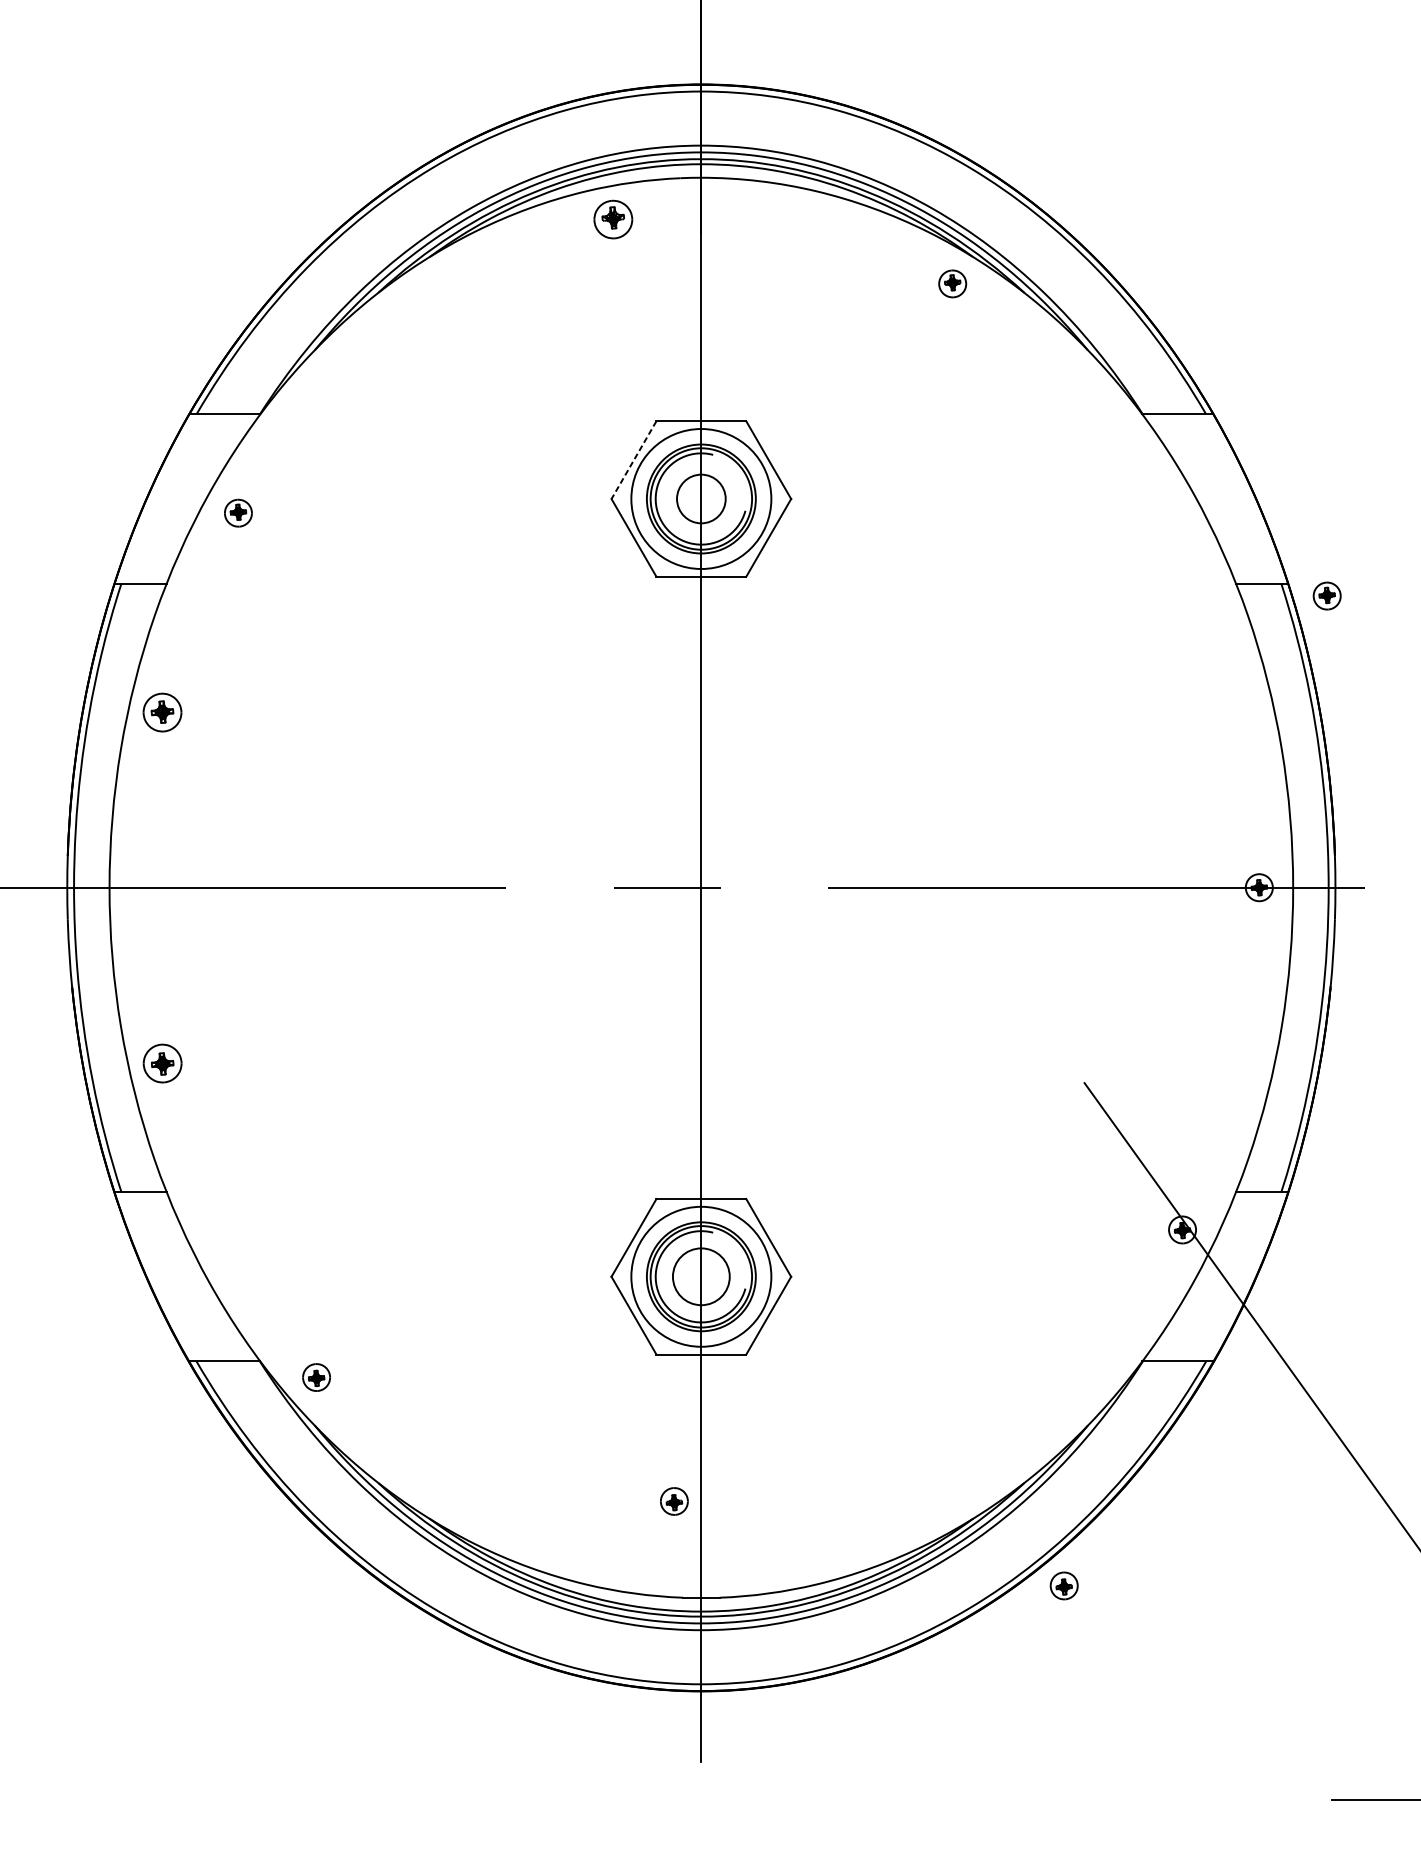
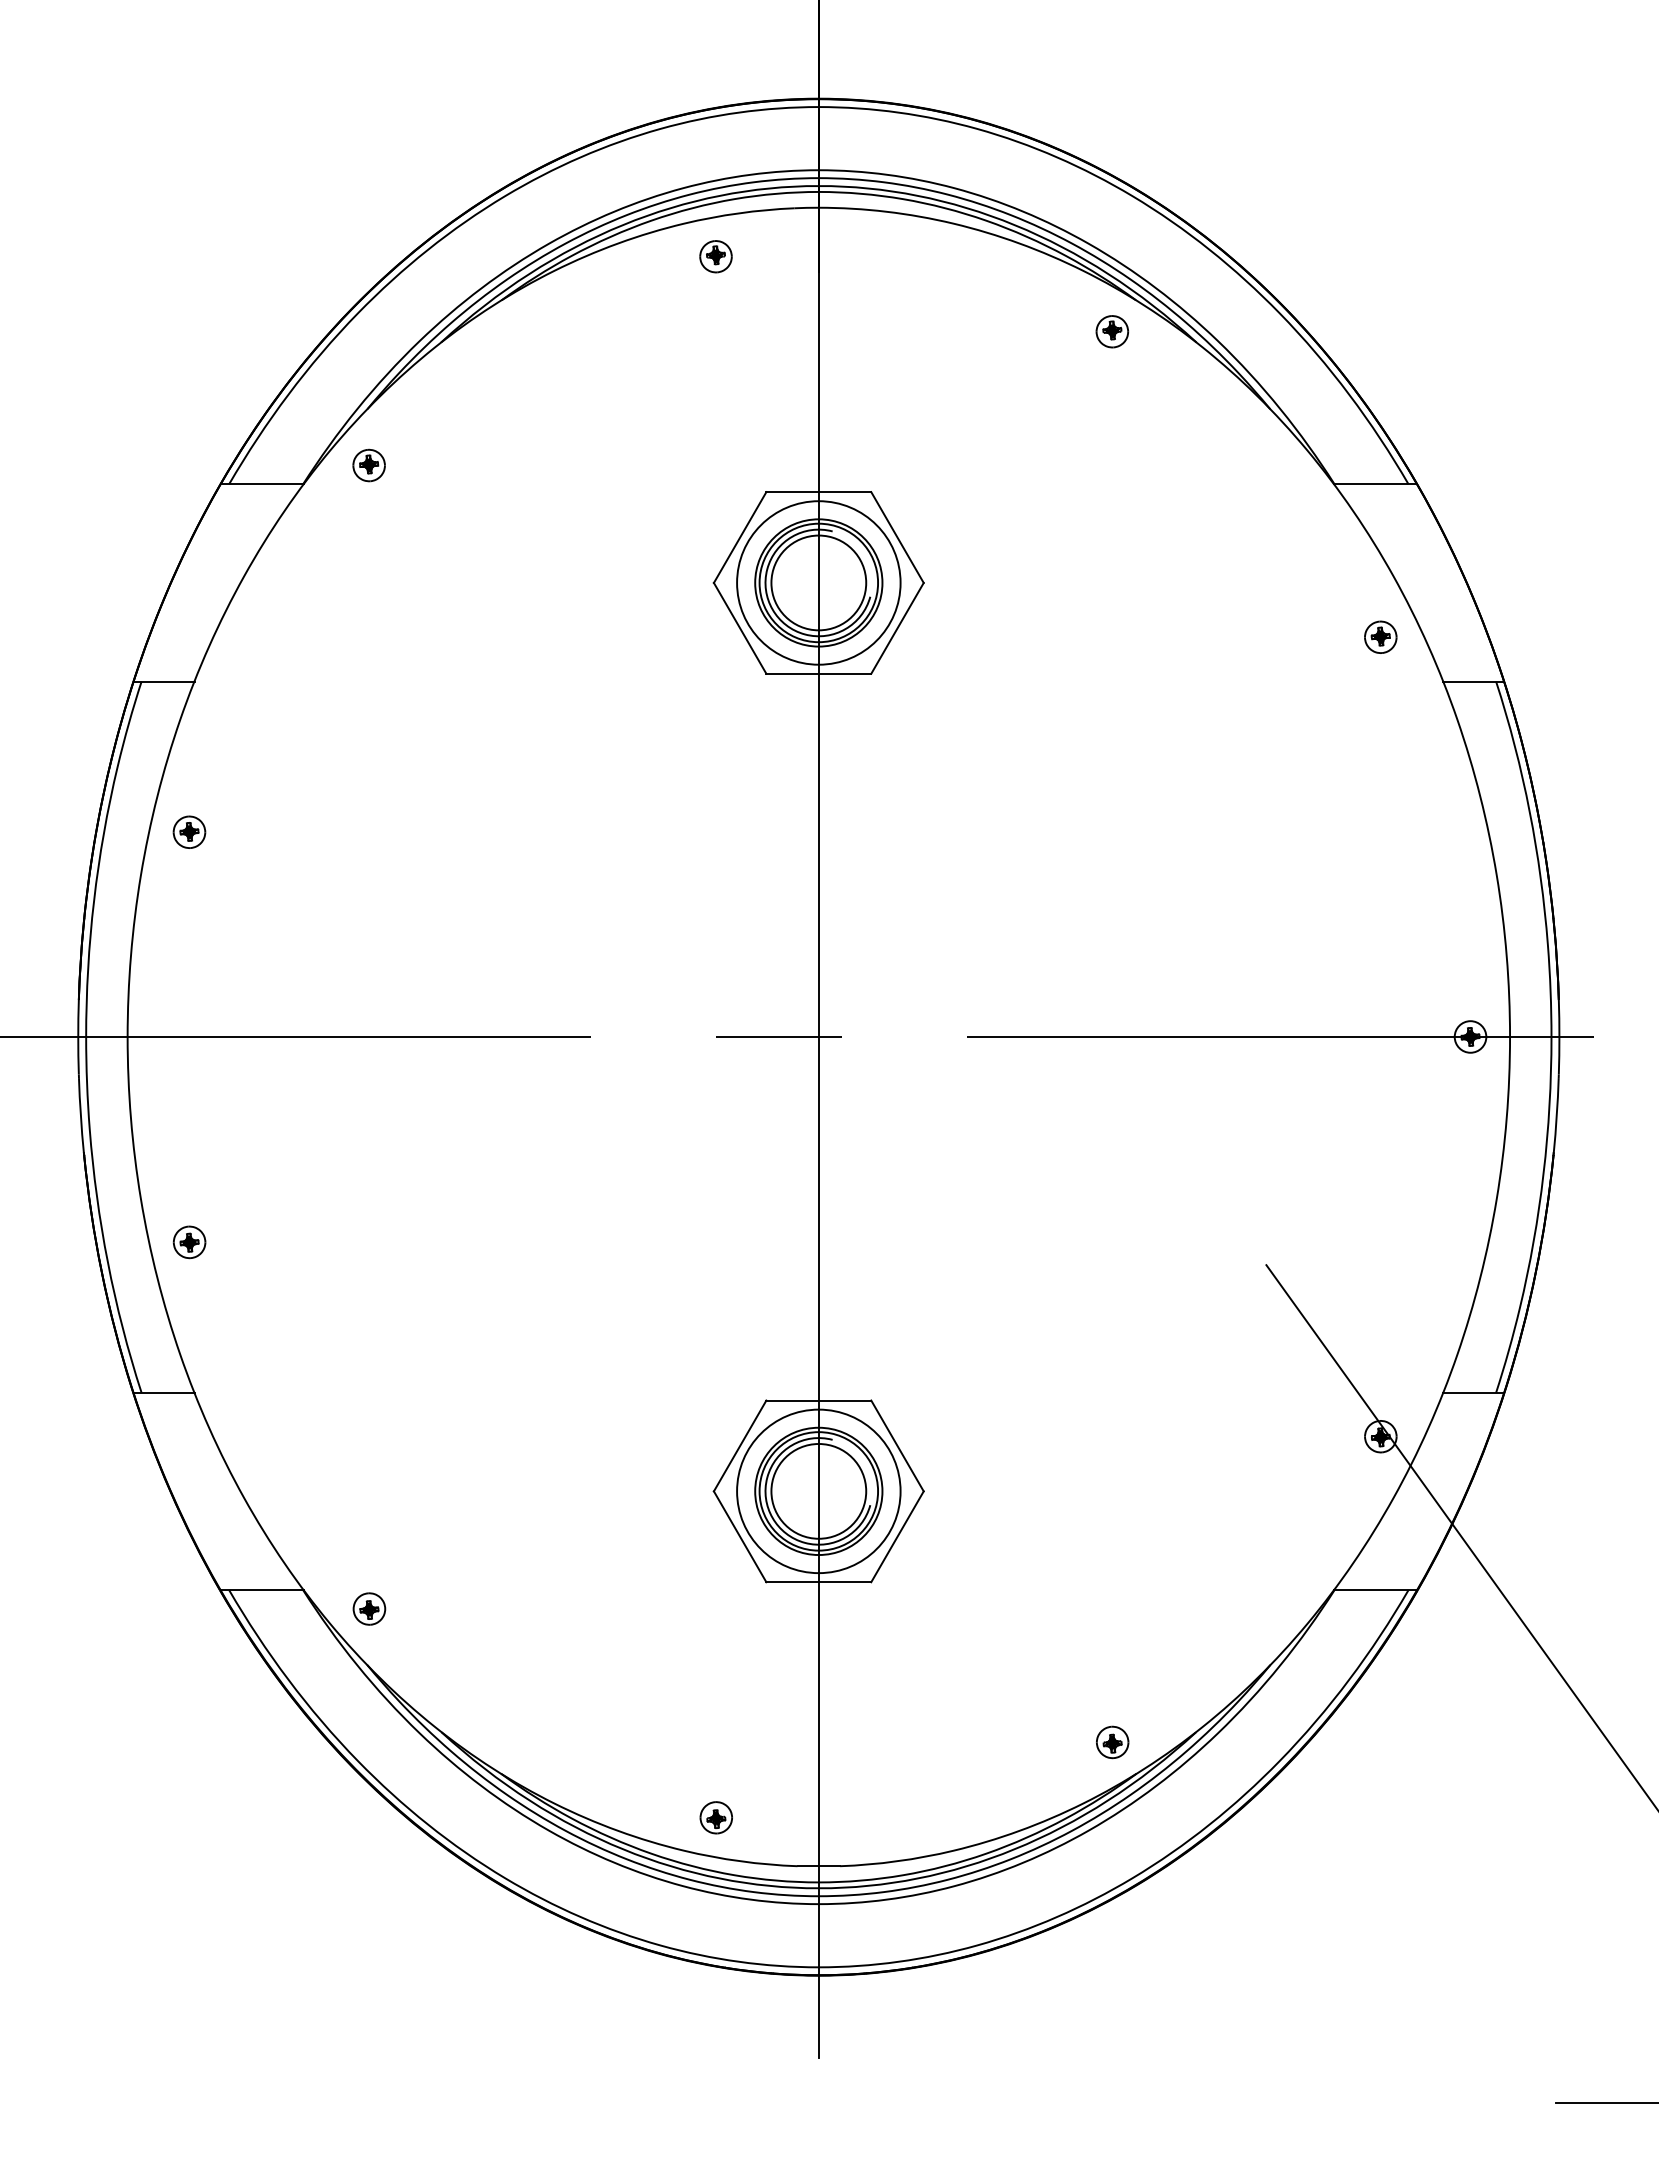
part: (612, 219) -> (715, 256), size x0.71
line: (633, 460) -> (739, 537), dashed -> solid
circle: (701, 498) -> (818, 582), size x1.67
part: (237, 513) -> (368, 465), moved
part: (1326, 595) -> (1380, 636), moved
part: (162, 711) -> (189, 831), size x0.71
part: (162, 1063) -> (189, 1242), size x0.71
circle: (701, 1276) -> (818, 1490), size x1.43
part: (673, 1501) -> (715, 1817), moved
part: (1064, 1585) -> (1112, 1742), moved

